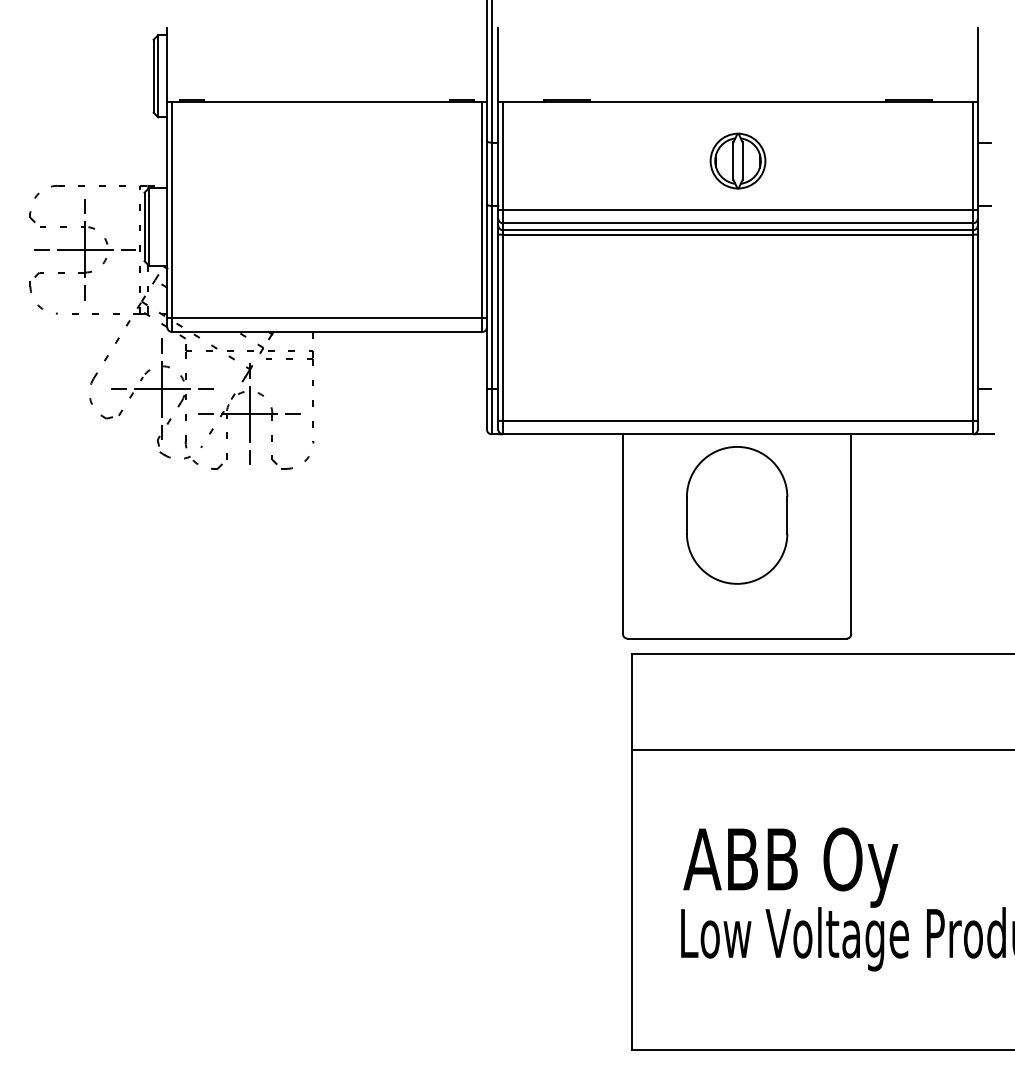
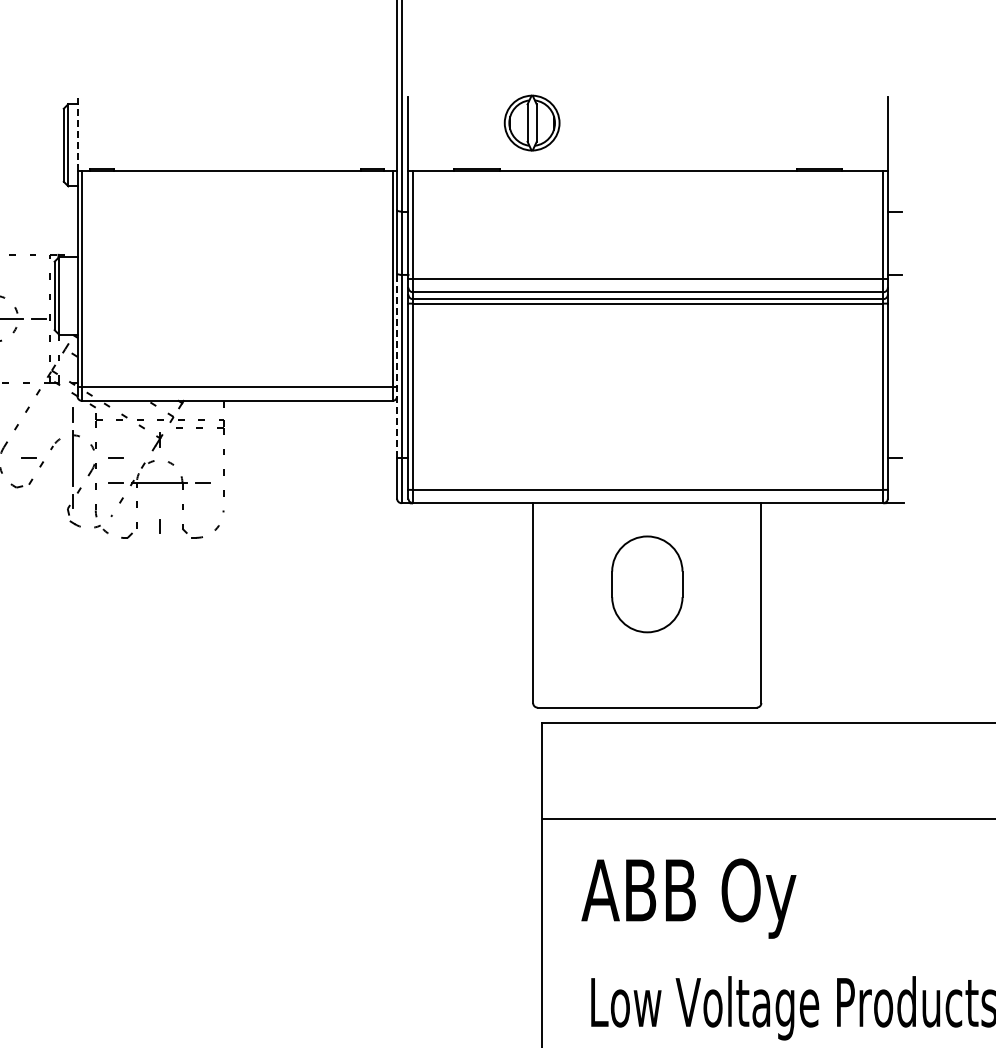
line: (167, 64) -> (77, 133), solid -> dashed
part: (737, 160) -> (531, 122), moved
line: (486, 296) -> (396, 365), solid -> dashed
line: (162, 389) -> (72, 458), removed
line: (249, 413) -> (159, 482), removed
part: (737, 515) -> (647, 584), size x0.7
text: (790, 867) -> (688, 898), moved

